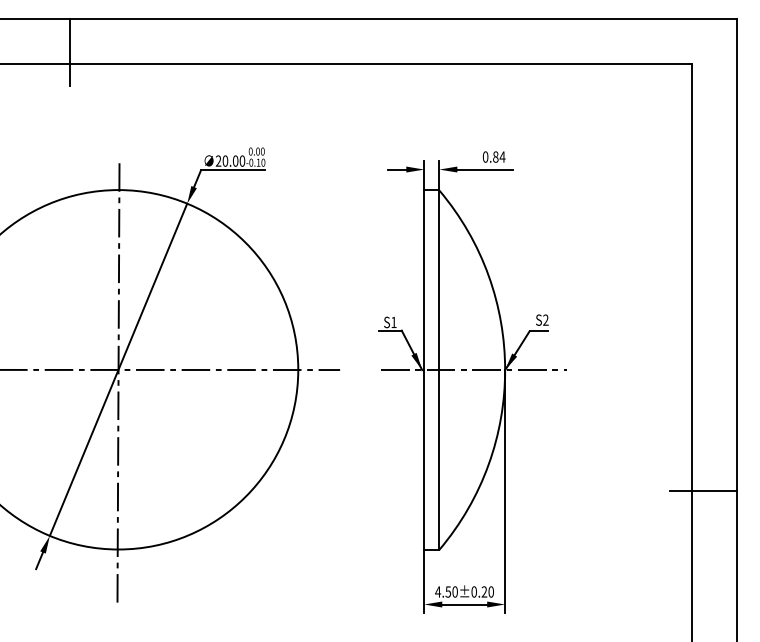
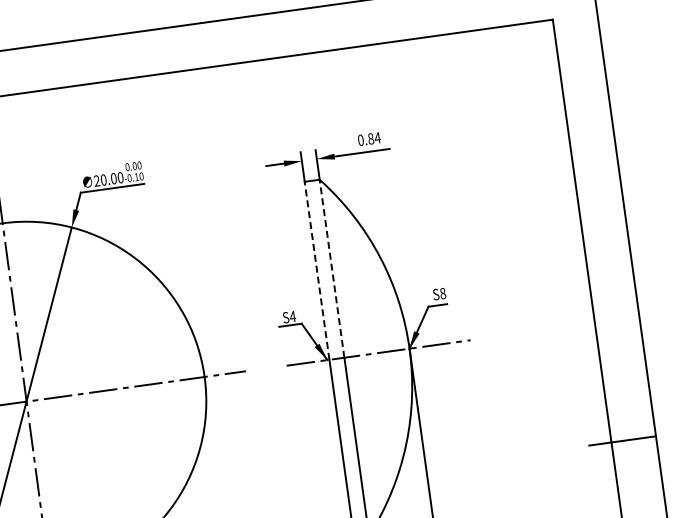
line: (424, 280) -> (317, 270), solid -> dashed
line: (439, 280) -> (332, 268), solid -> dashed
text: (545, 319) -> (442, 292), S2 -> S8
text: (393, 322) -> (292, 316), S1 -> S4

